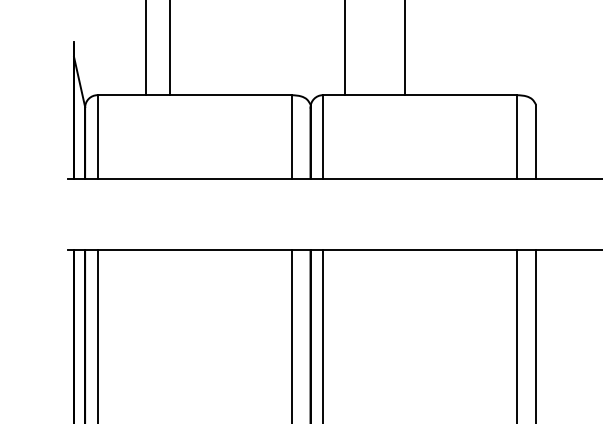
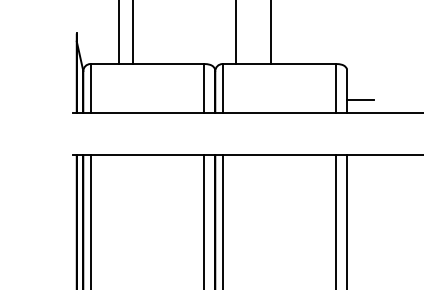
line: (558, 155) -> (360, 99), added

